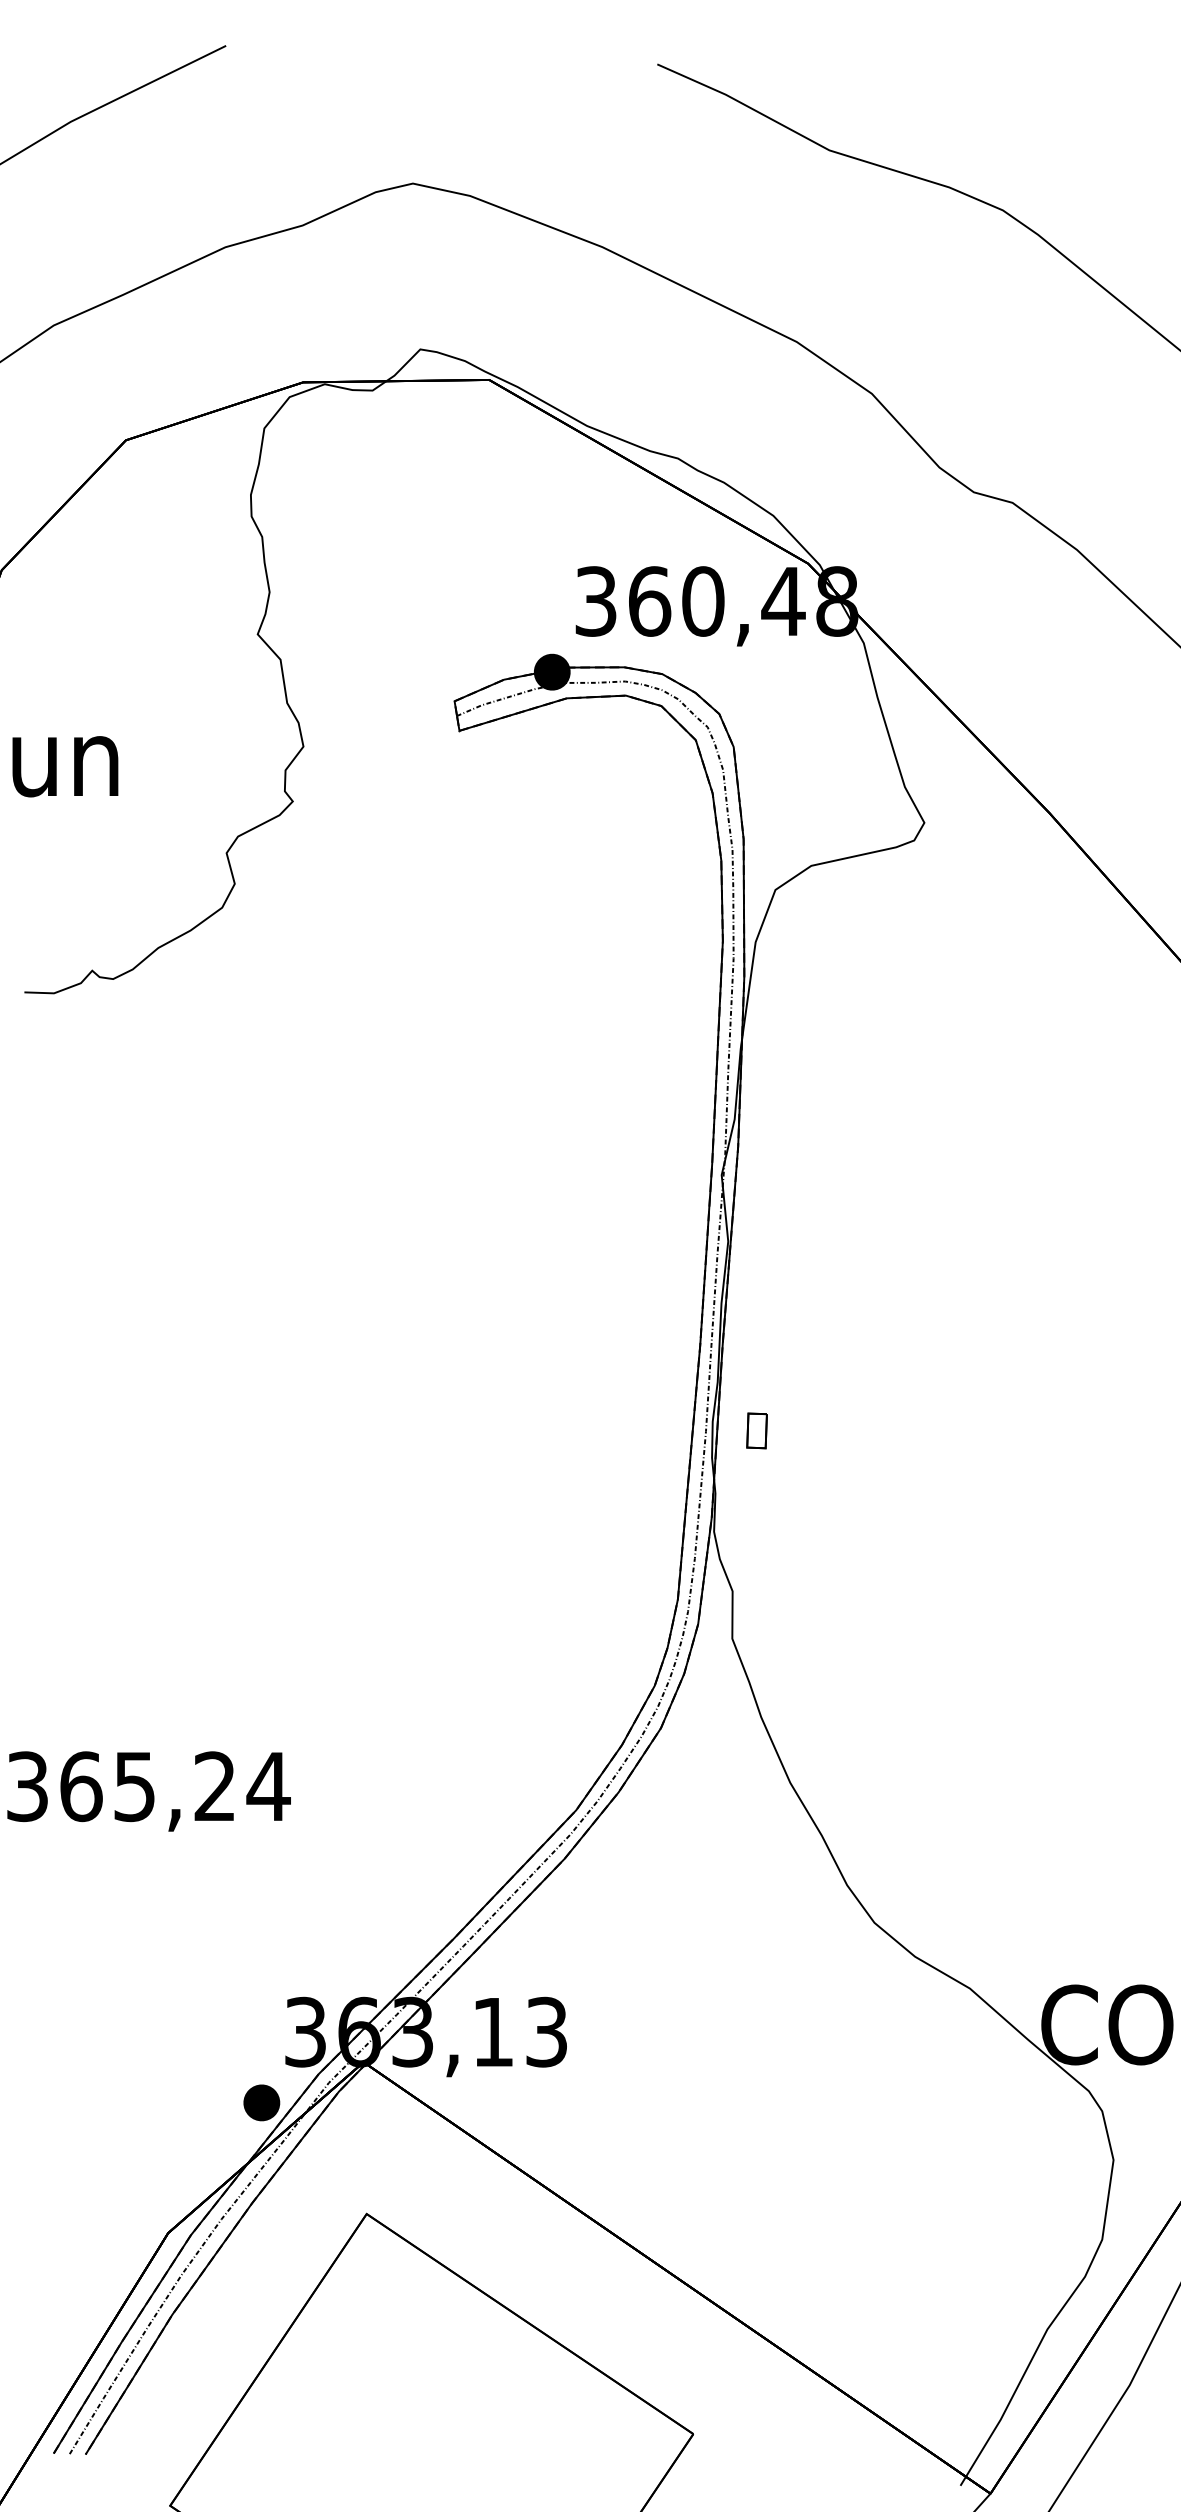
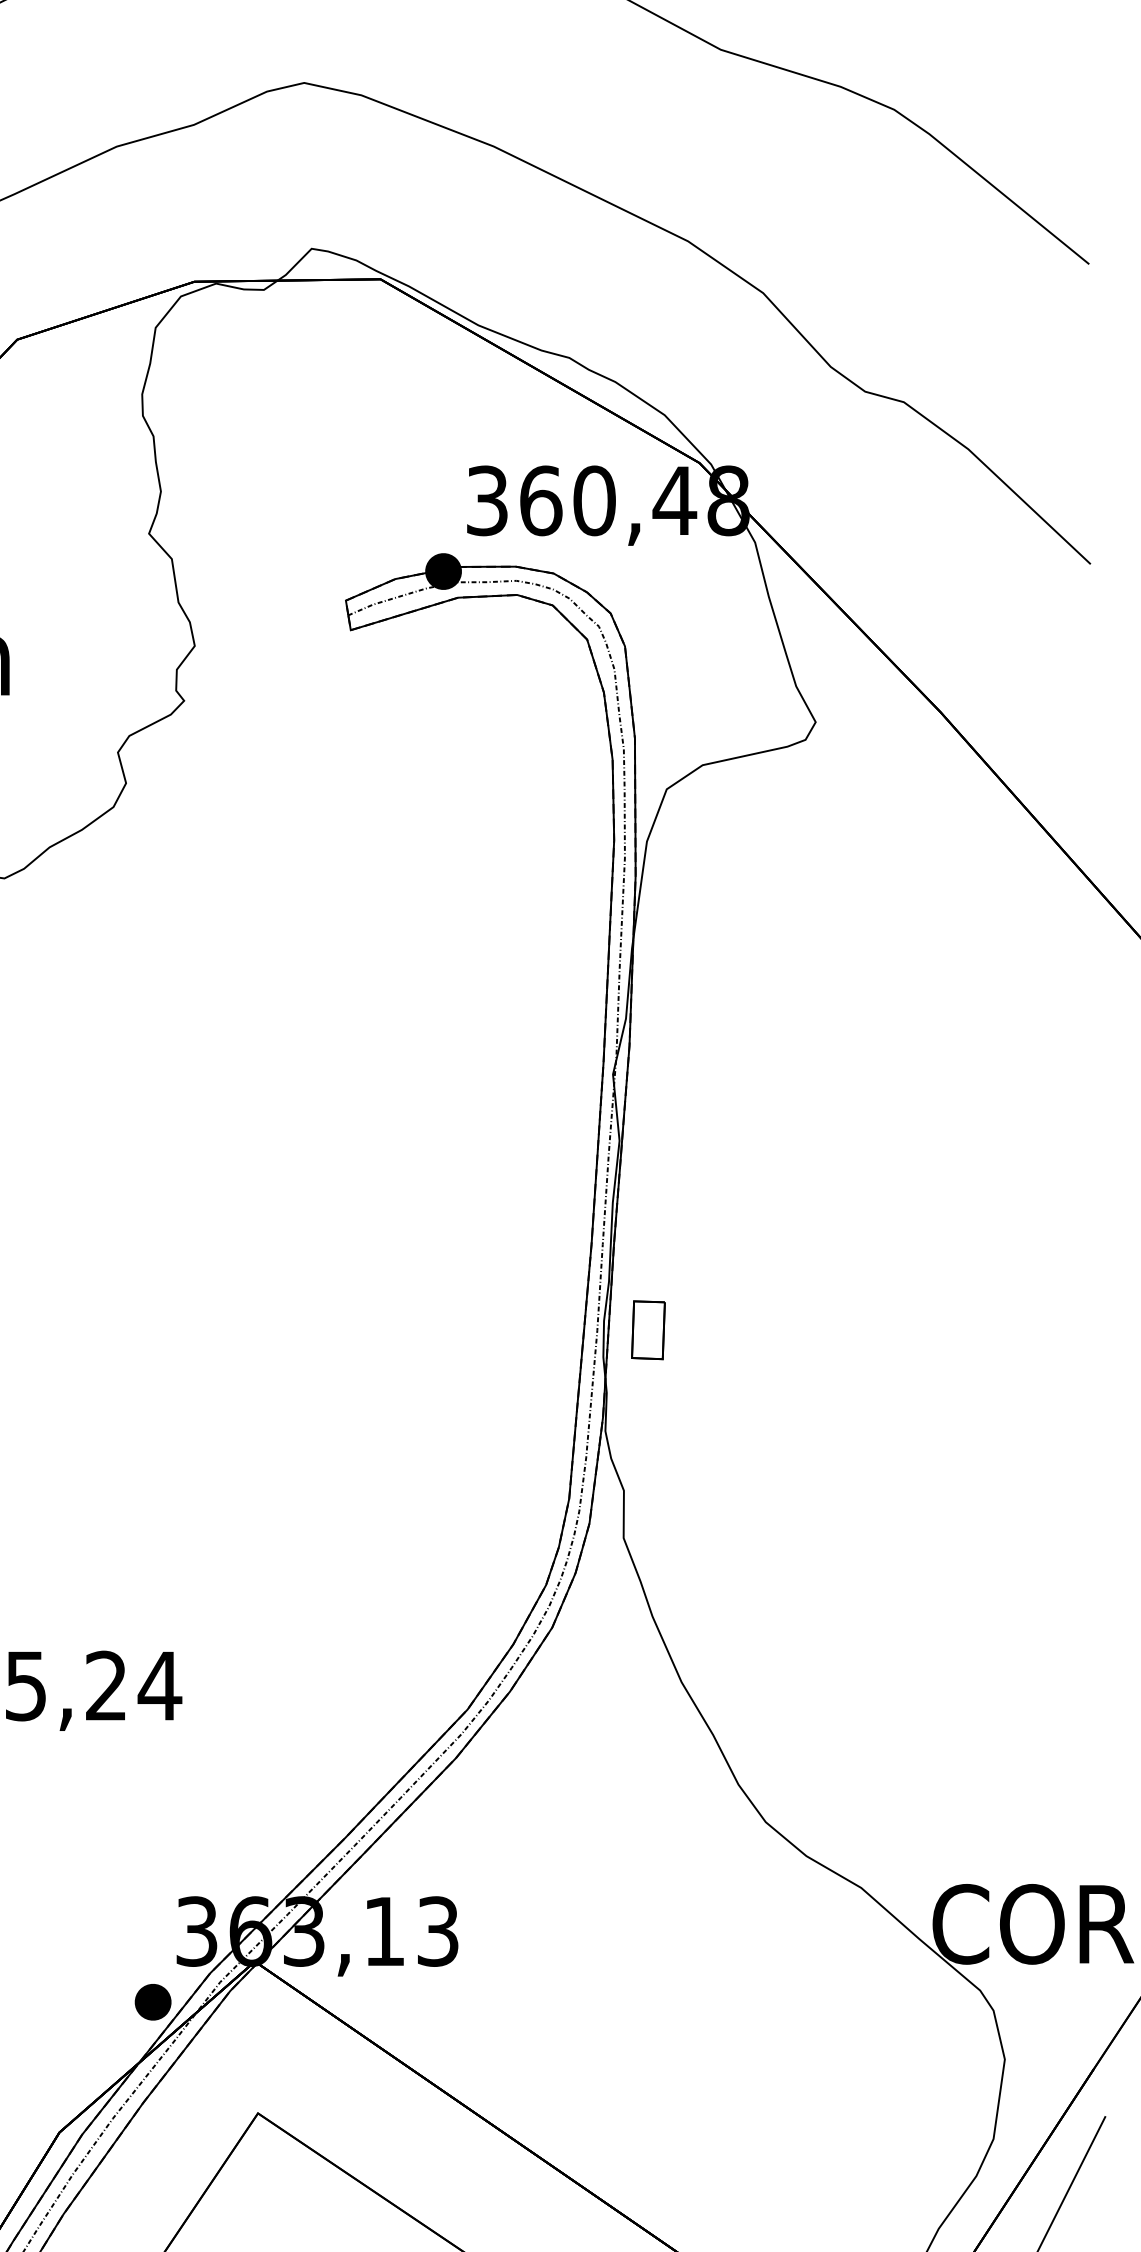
part: (756, 1430) -> (647, 1329), size x1.67

